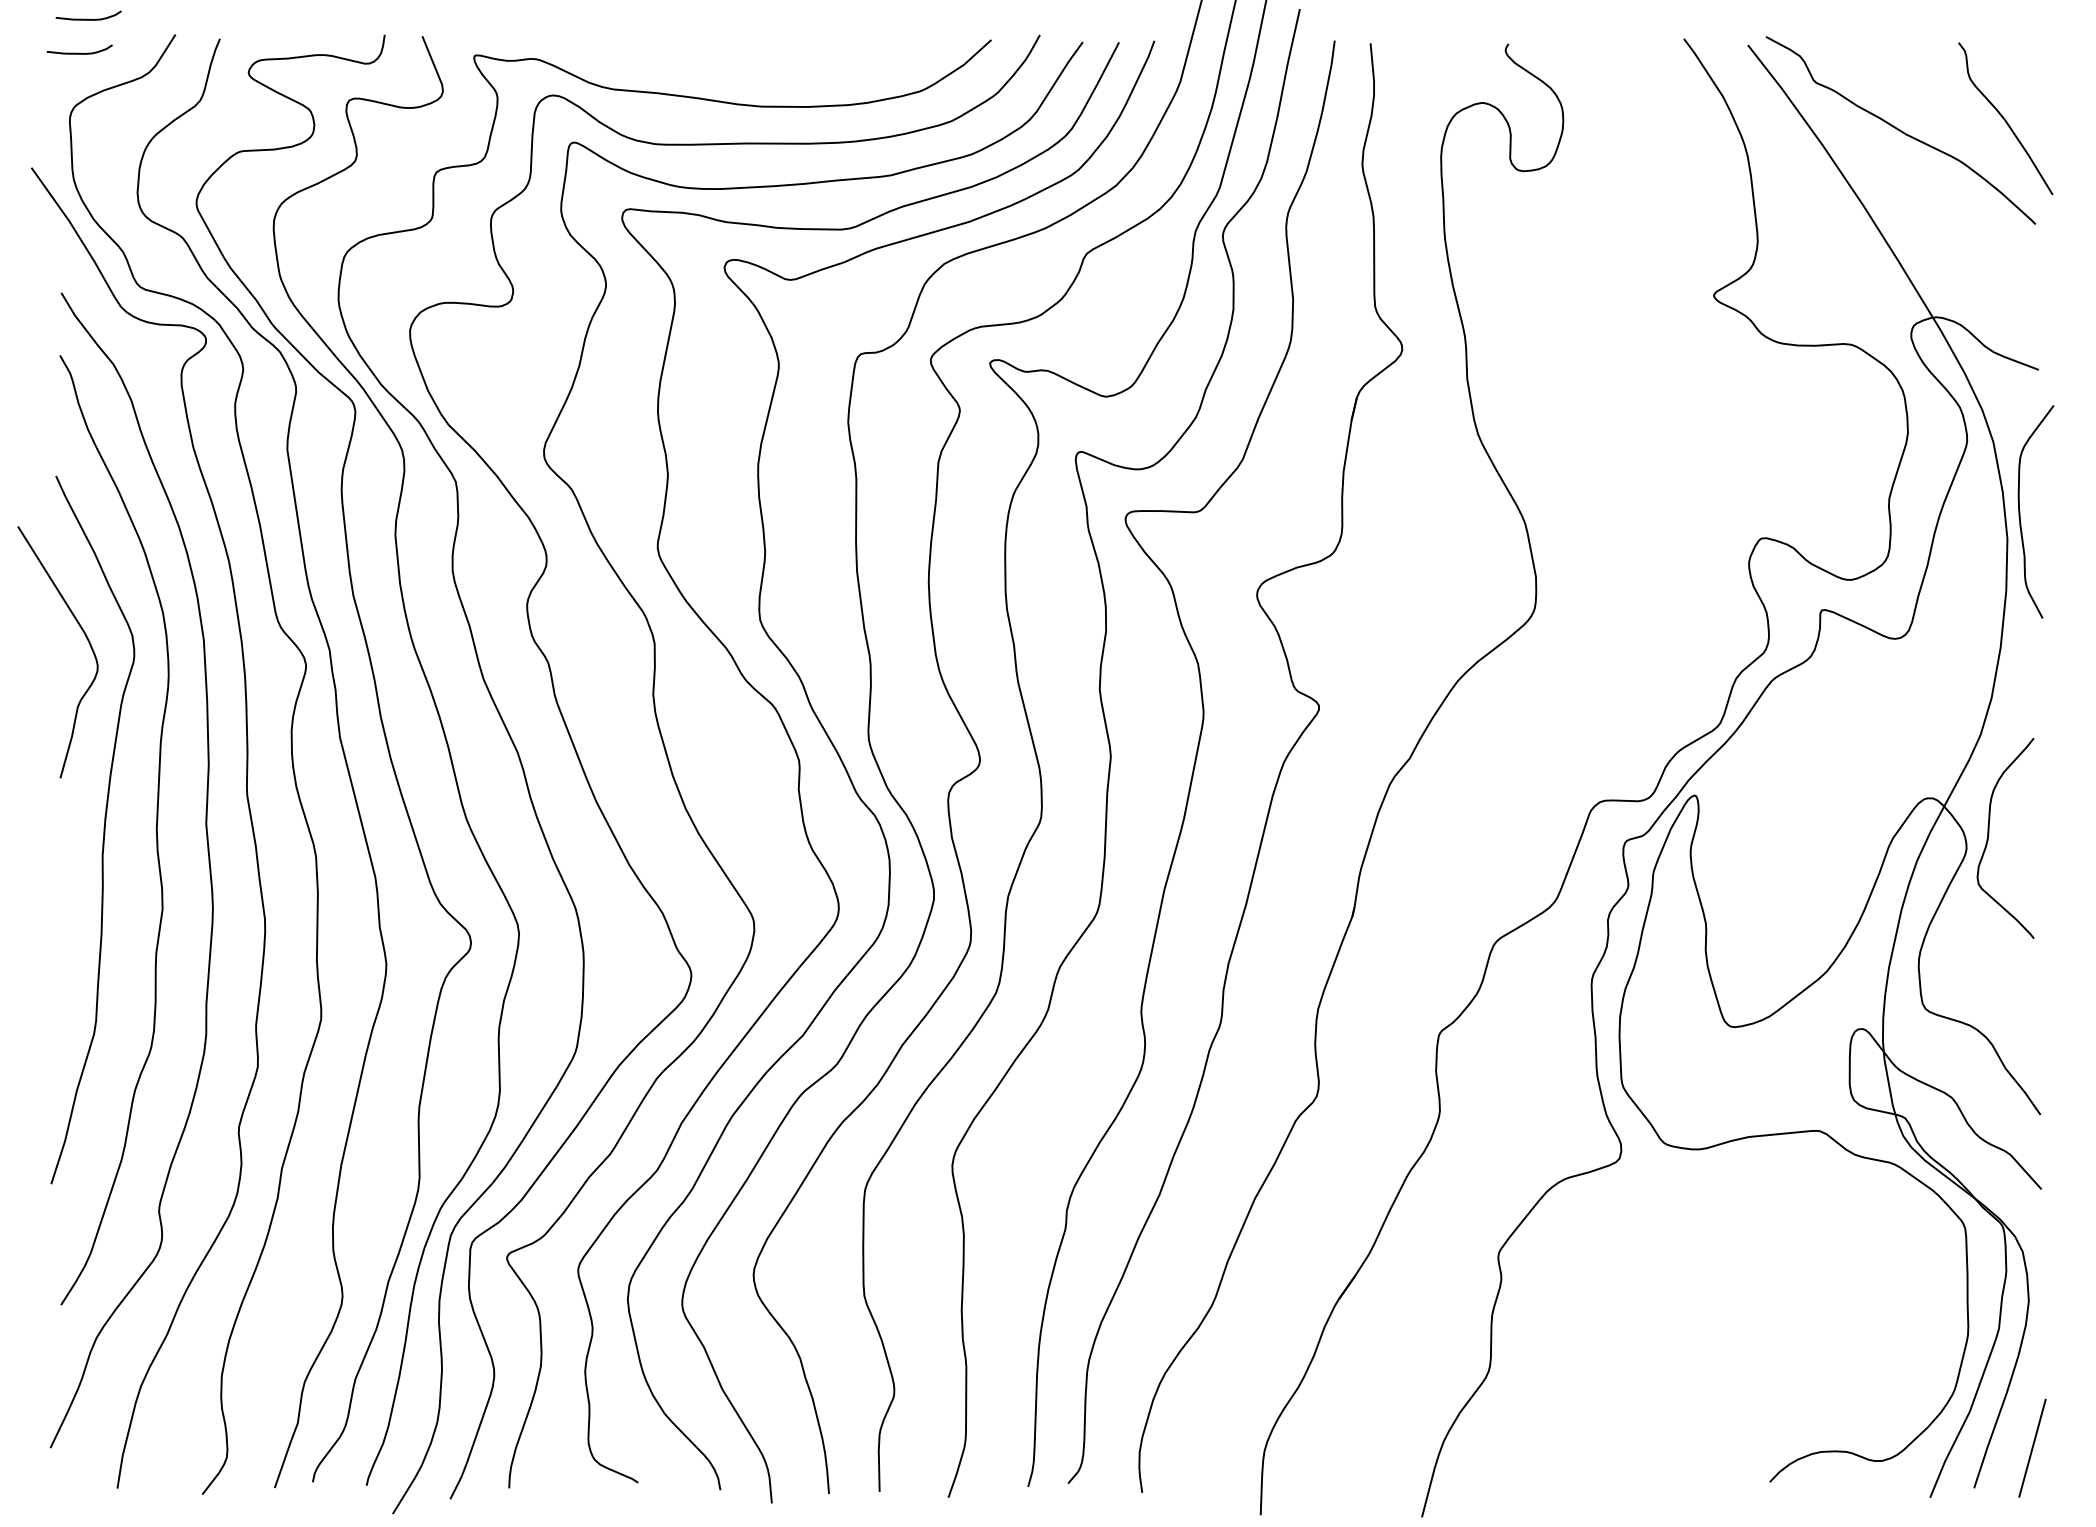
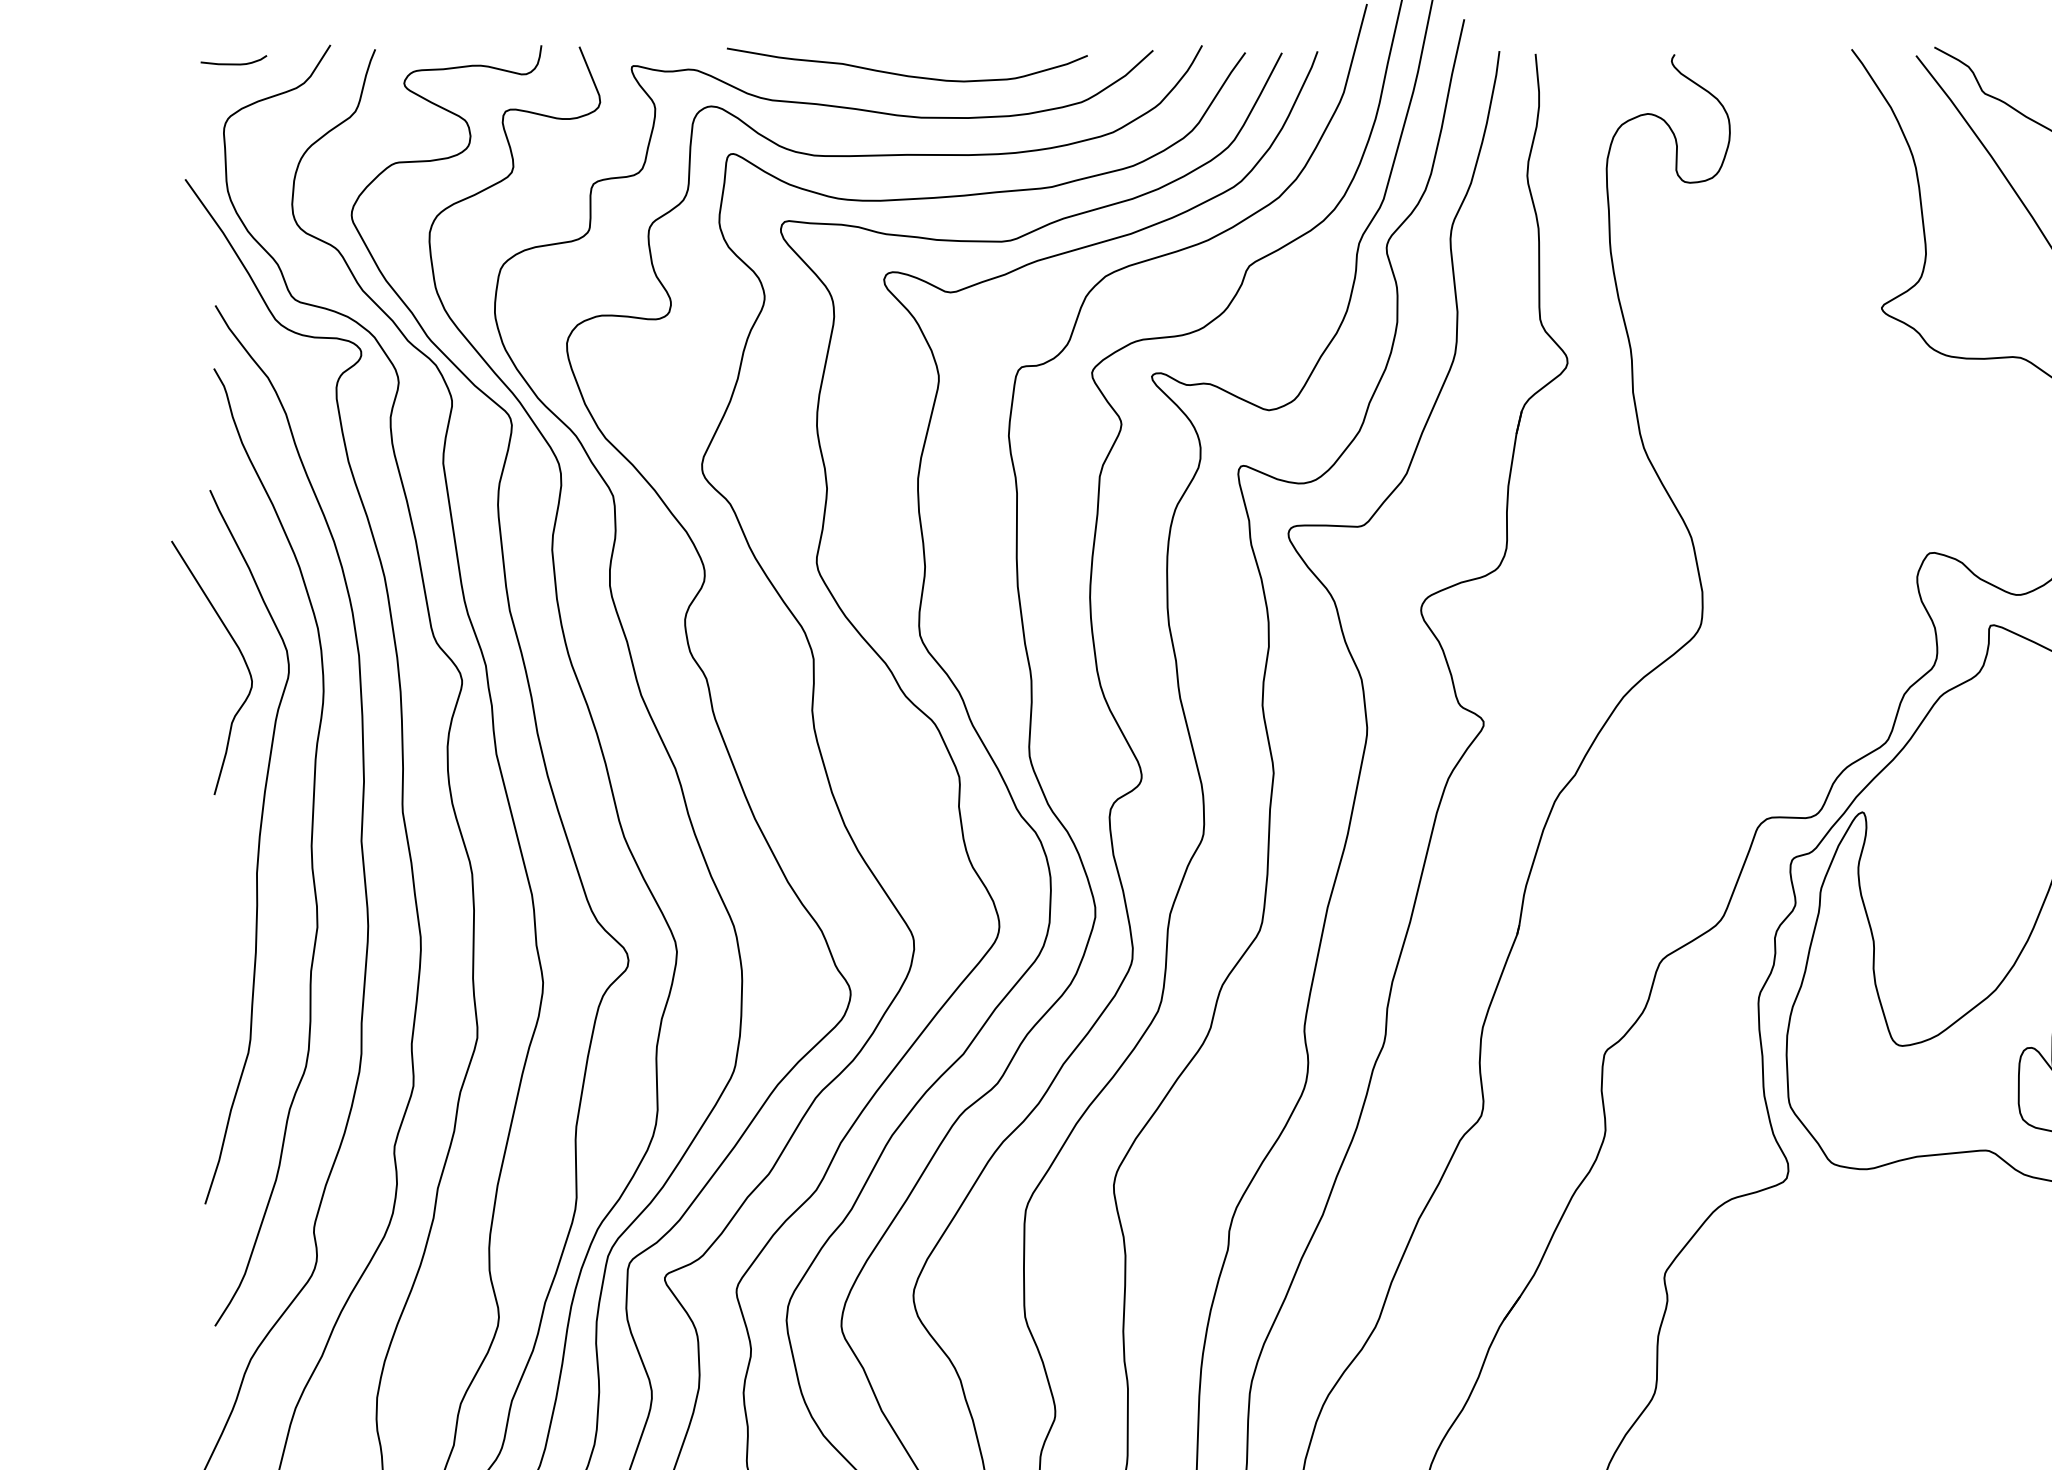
curve: (88, 18) -> (242, 28), removed
curve: (743, 63) -> (903, 74), added

